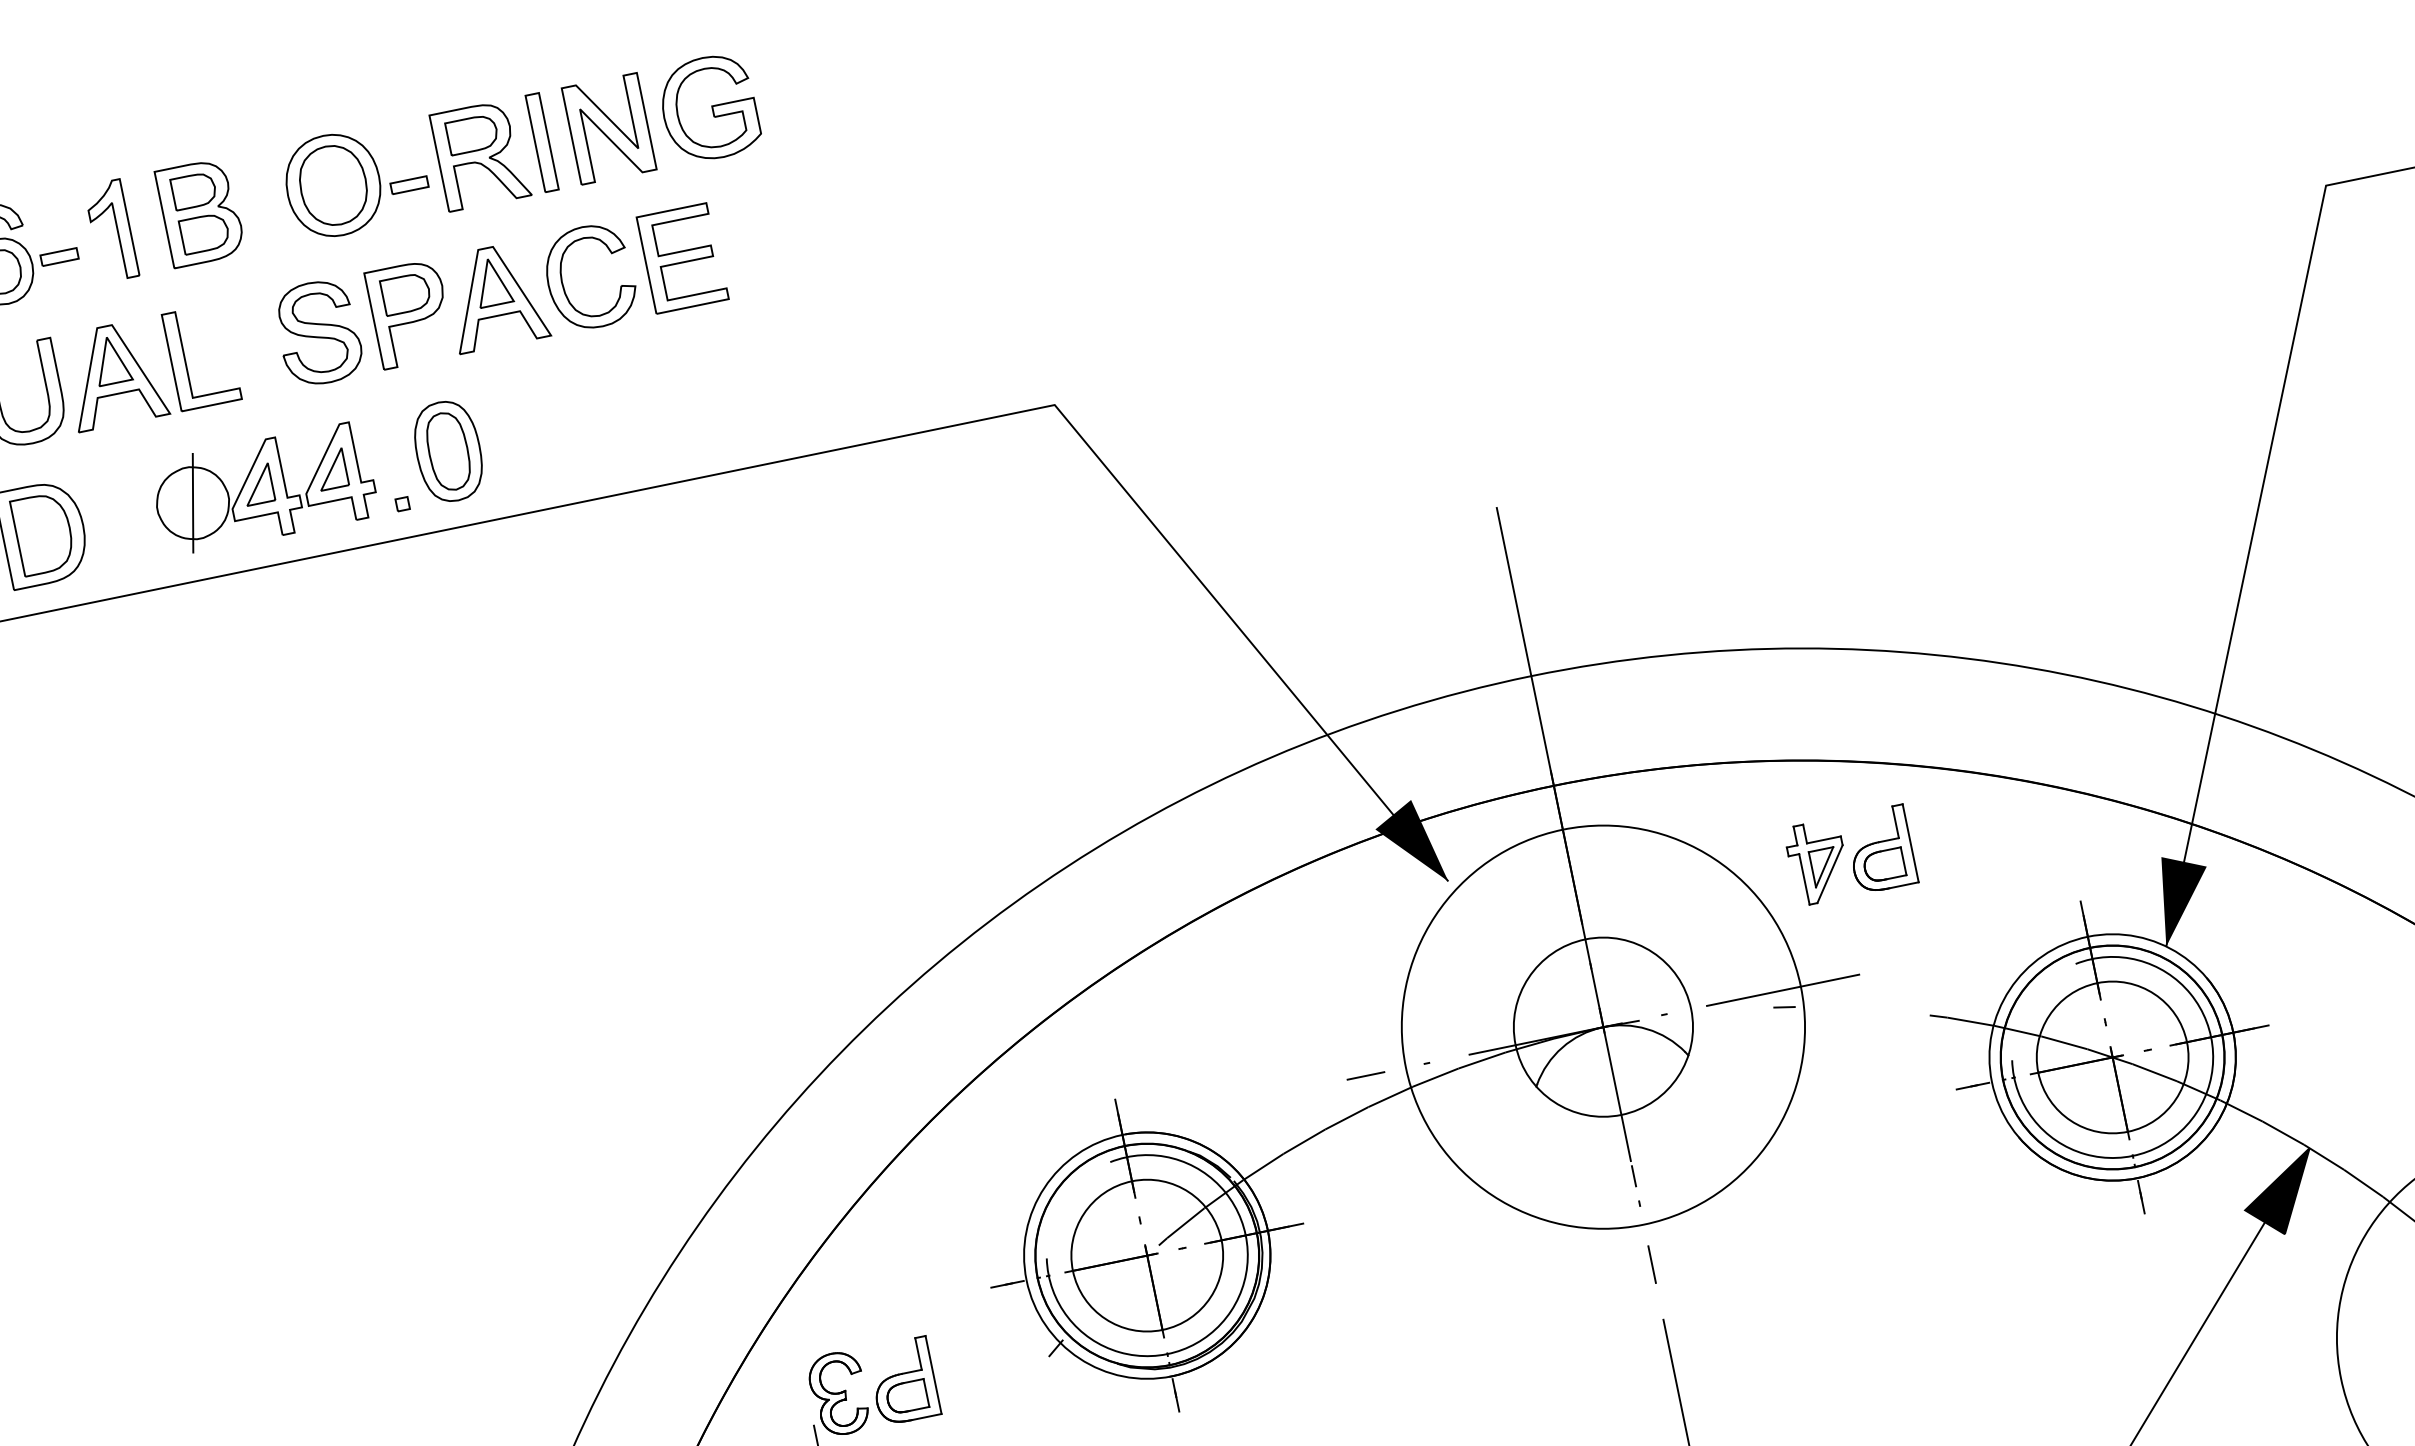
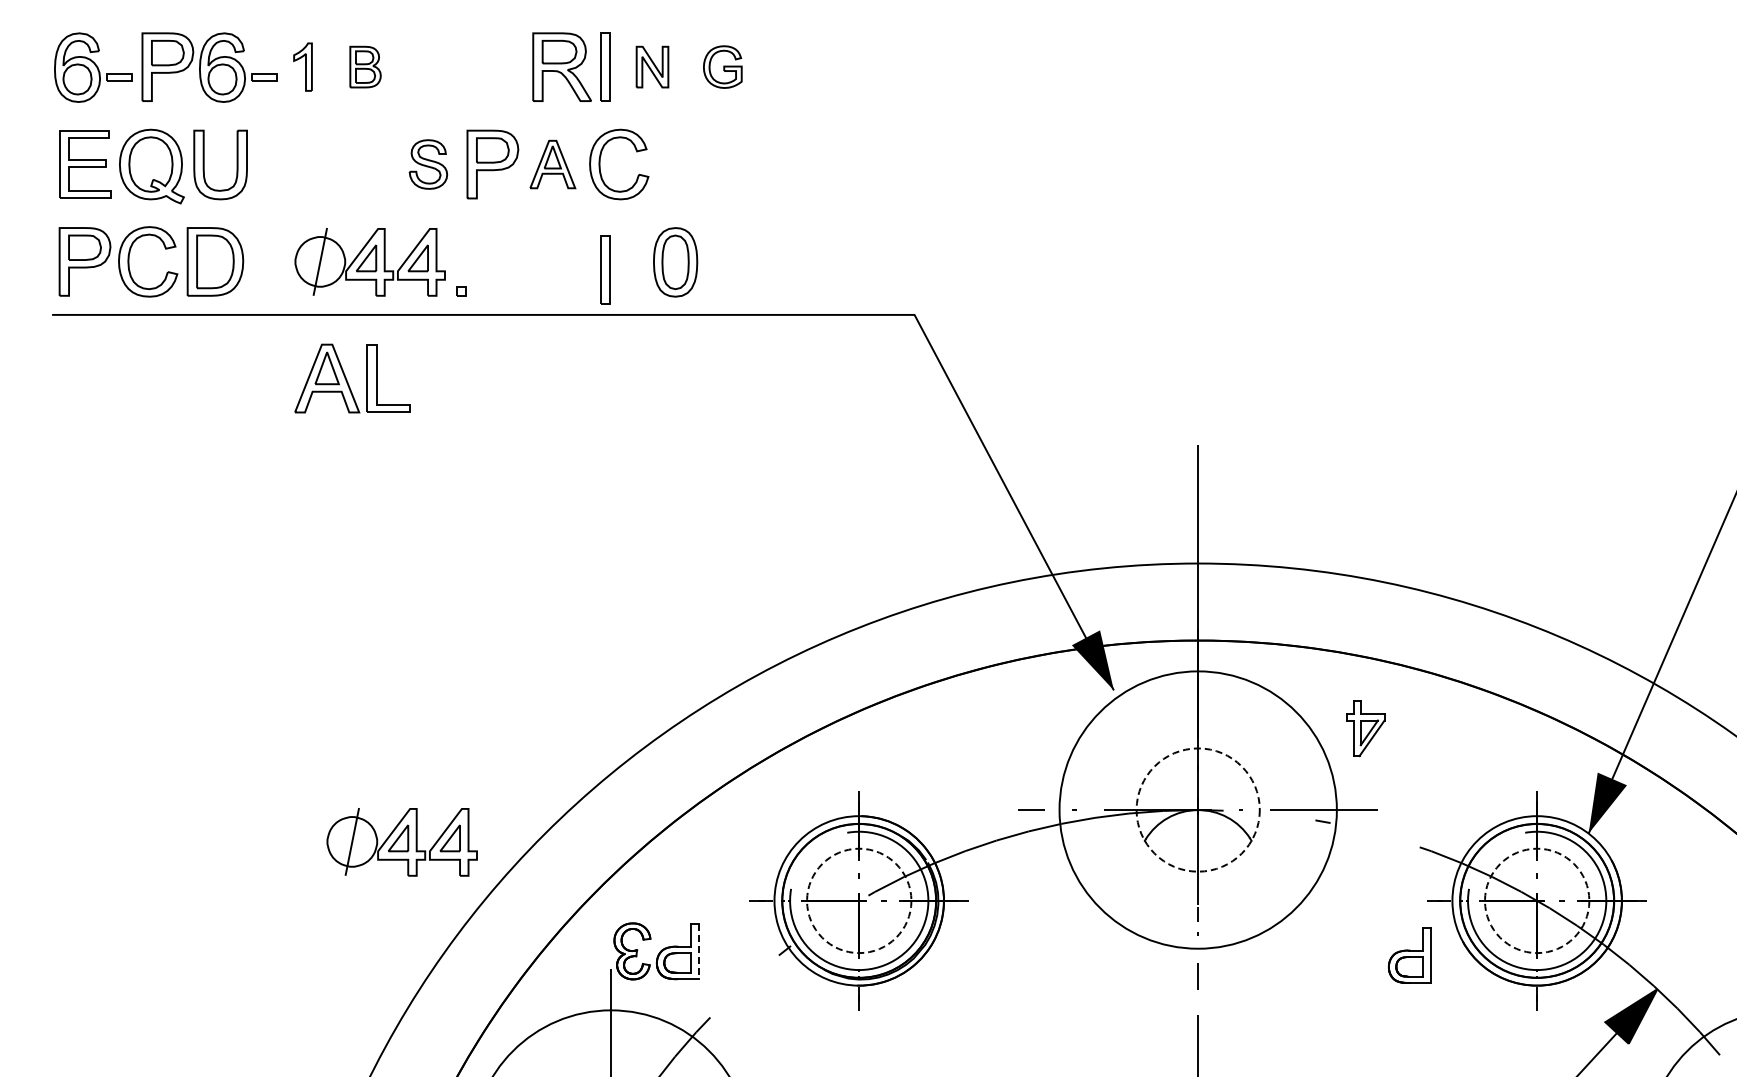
part: (708, 107) -> (722, 66), size x0.6
part: (608, 127) -> (652, 66), size x0.6
part: (355, 179) -> (474, 66), removed
part: (200, 211) -> (365, 66), size x0.6
part: (110, 230) -> (302, 66), size x0.7
part: (683, 258) -> (684, 164), removed
part: (495, 296) -> (552, 164), size x0.7
part: (318, 332) -> (428, 164), size x0.7
part: (150, 367) -> (352, 378), moved
part: (601, 430) -> (605, 269), added
part: (448, 451) -> (675, 262), moved
part: (1880, 849) -> (1409, 955), moved
circle: (1602, 1026) -> (1197, 809), solid -> dashed
circle: (2111, 1057) -> (1536, 900), solid -> dashed
circle: (1147, 1254) -> (859, 900), solid -> dashed
part: (478, 1306) -> (401, 842), added
line: (933, 1376) -> (698, 952), solid -> dashed

